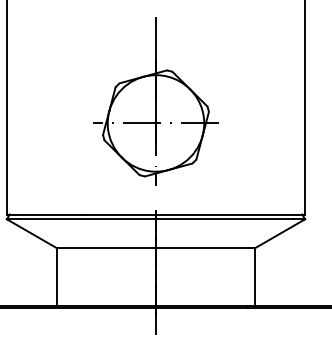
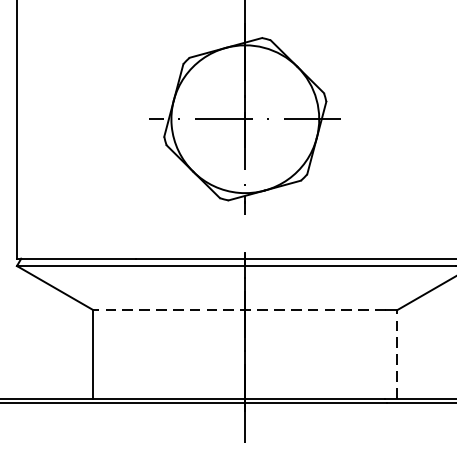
line: (151, 248) -> (238, 310), solid -> dashed
line: (255, 276) -> (397, 353), solid -> dashed

